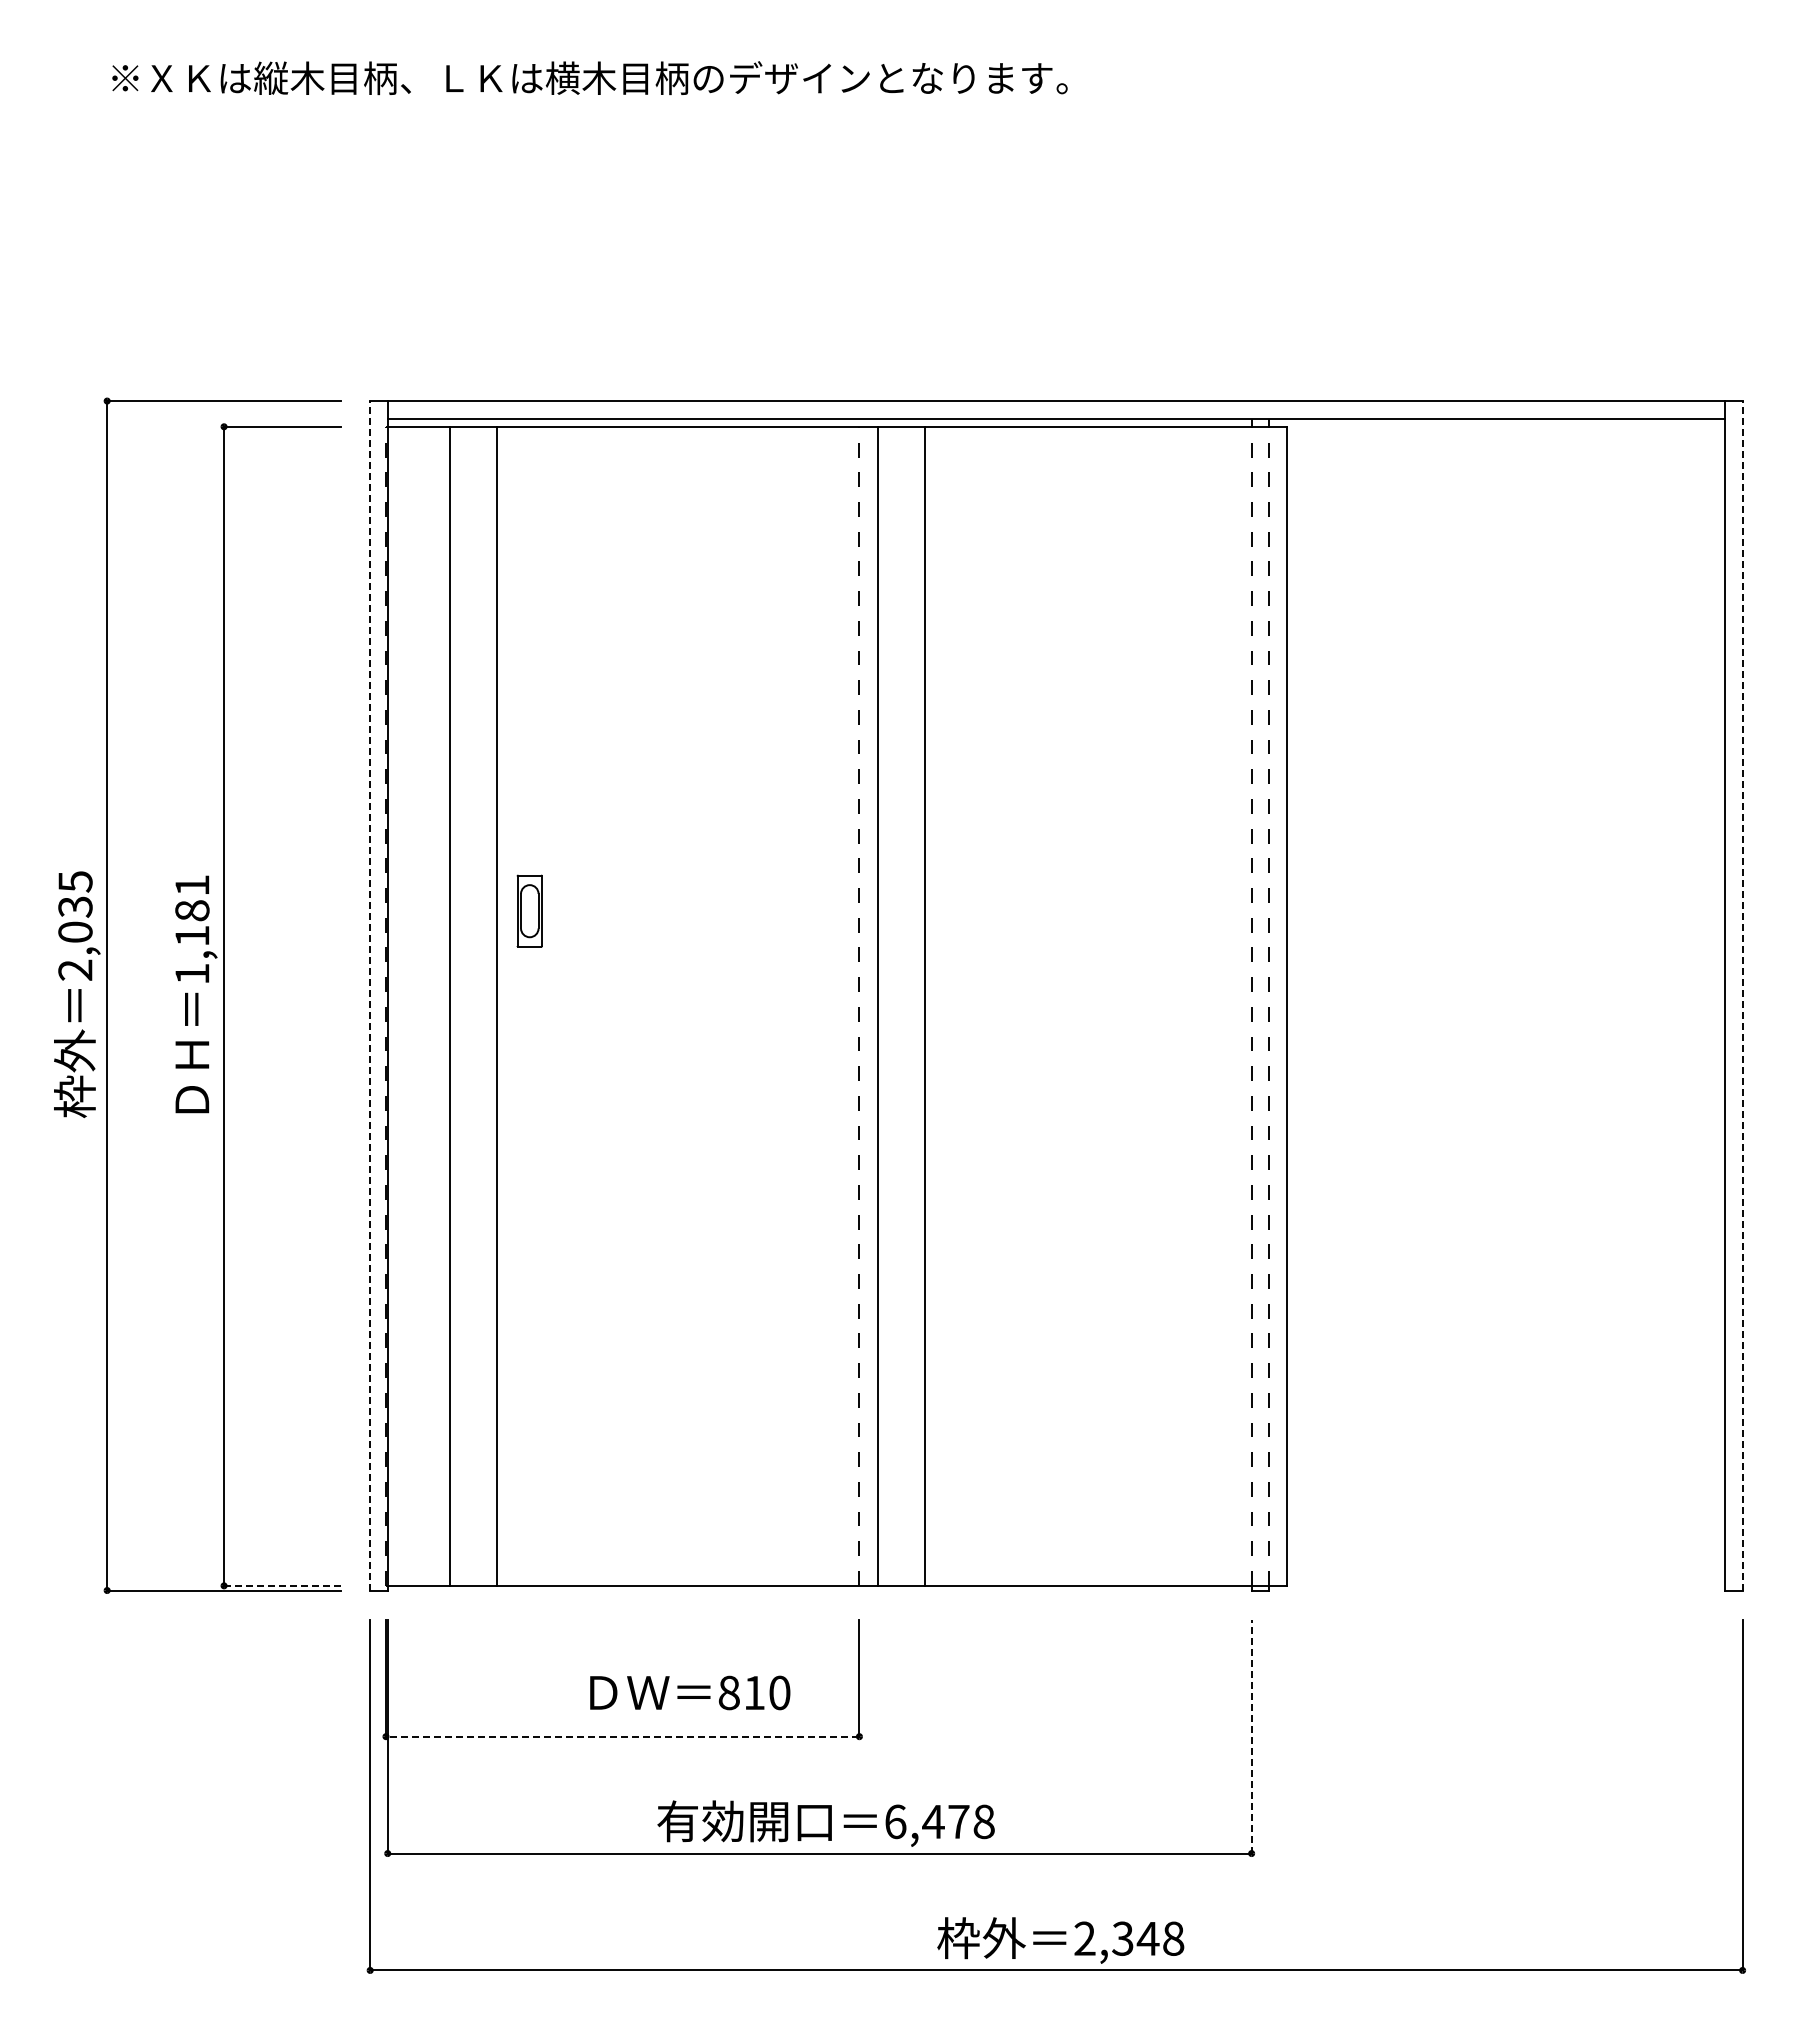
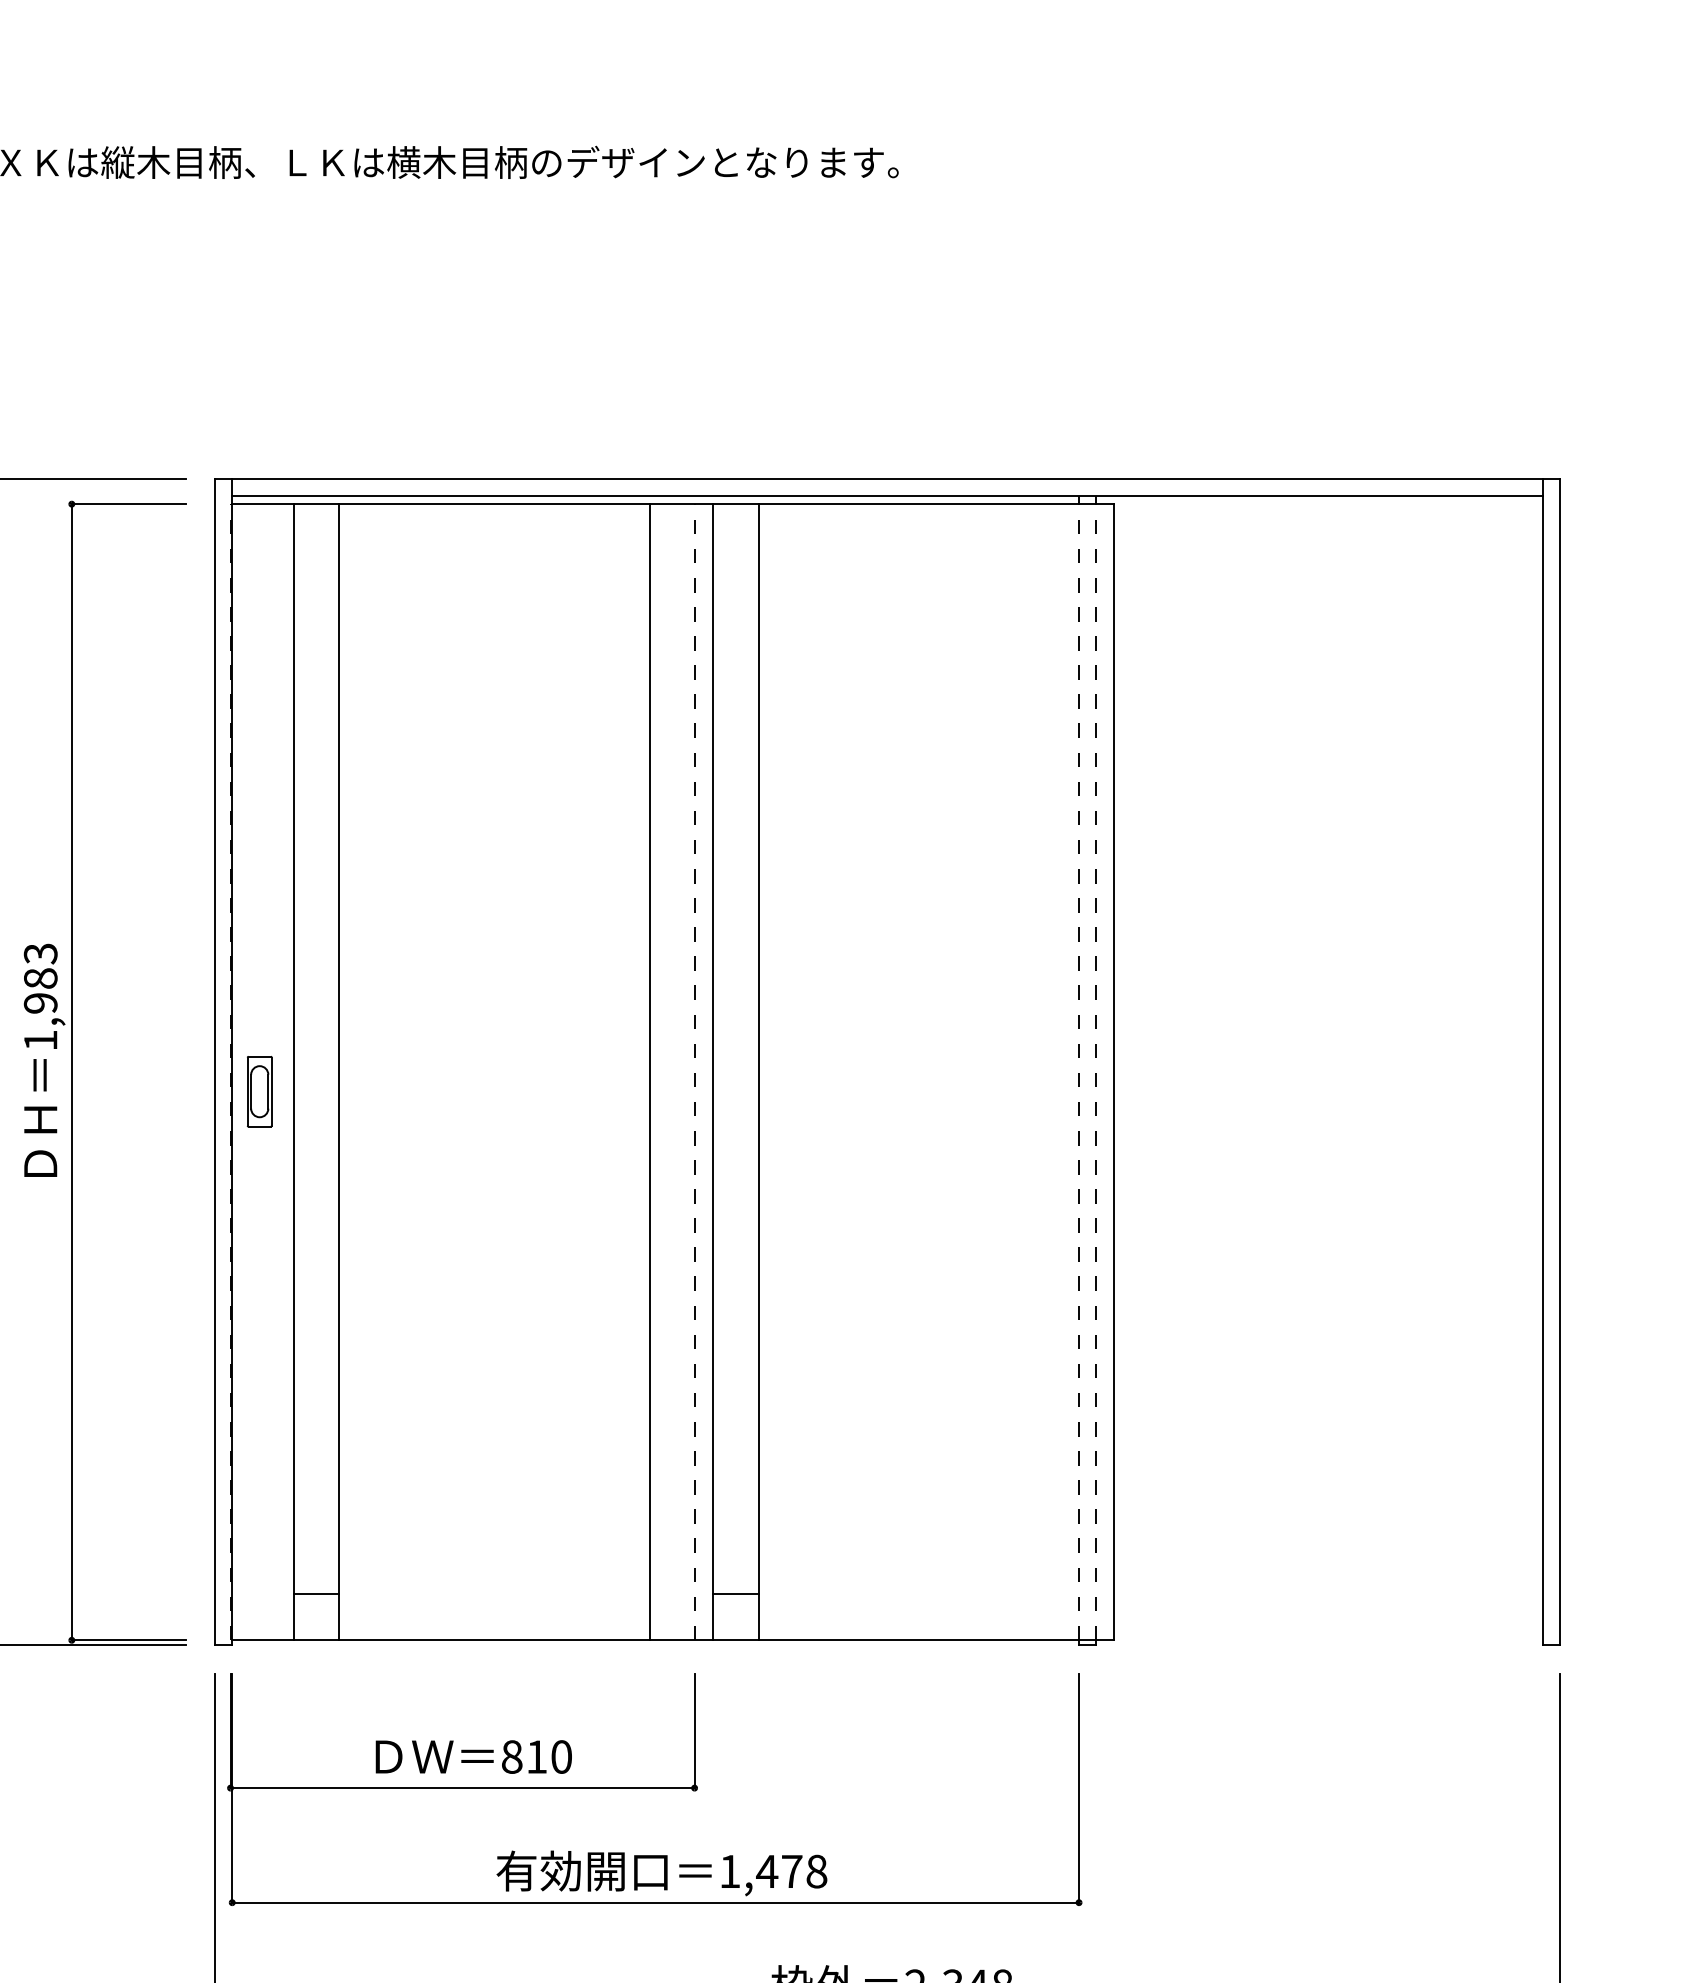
text: (192, 910) -> (40, 978), 1,181 -> 1,983
part: (529, 910) -> (259, 1091), moved
line: (370, 995) -> (215, 1061), dashed -> solid
line: (1742, 995) -> (1560, 1061), dashed -> solid
line: (813, 1005) -> (649, 1071), added
line: (473, 1539) -> (316, 1594), added
line: (901, 1539) -> (735, 1594), added
line: (283, 1585) -> (130, 1639), dashed -> solid
text: (690, 1692) -> (474, 1756), moved
line: (622, 1736) -> (462, 1787), dashed -> solid
line: (1251, 1736) -> (1078, 1787), dashed -> solid
text: (895, 1821) -> (729, 1871), 6,478 -> 1,478

